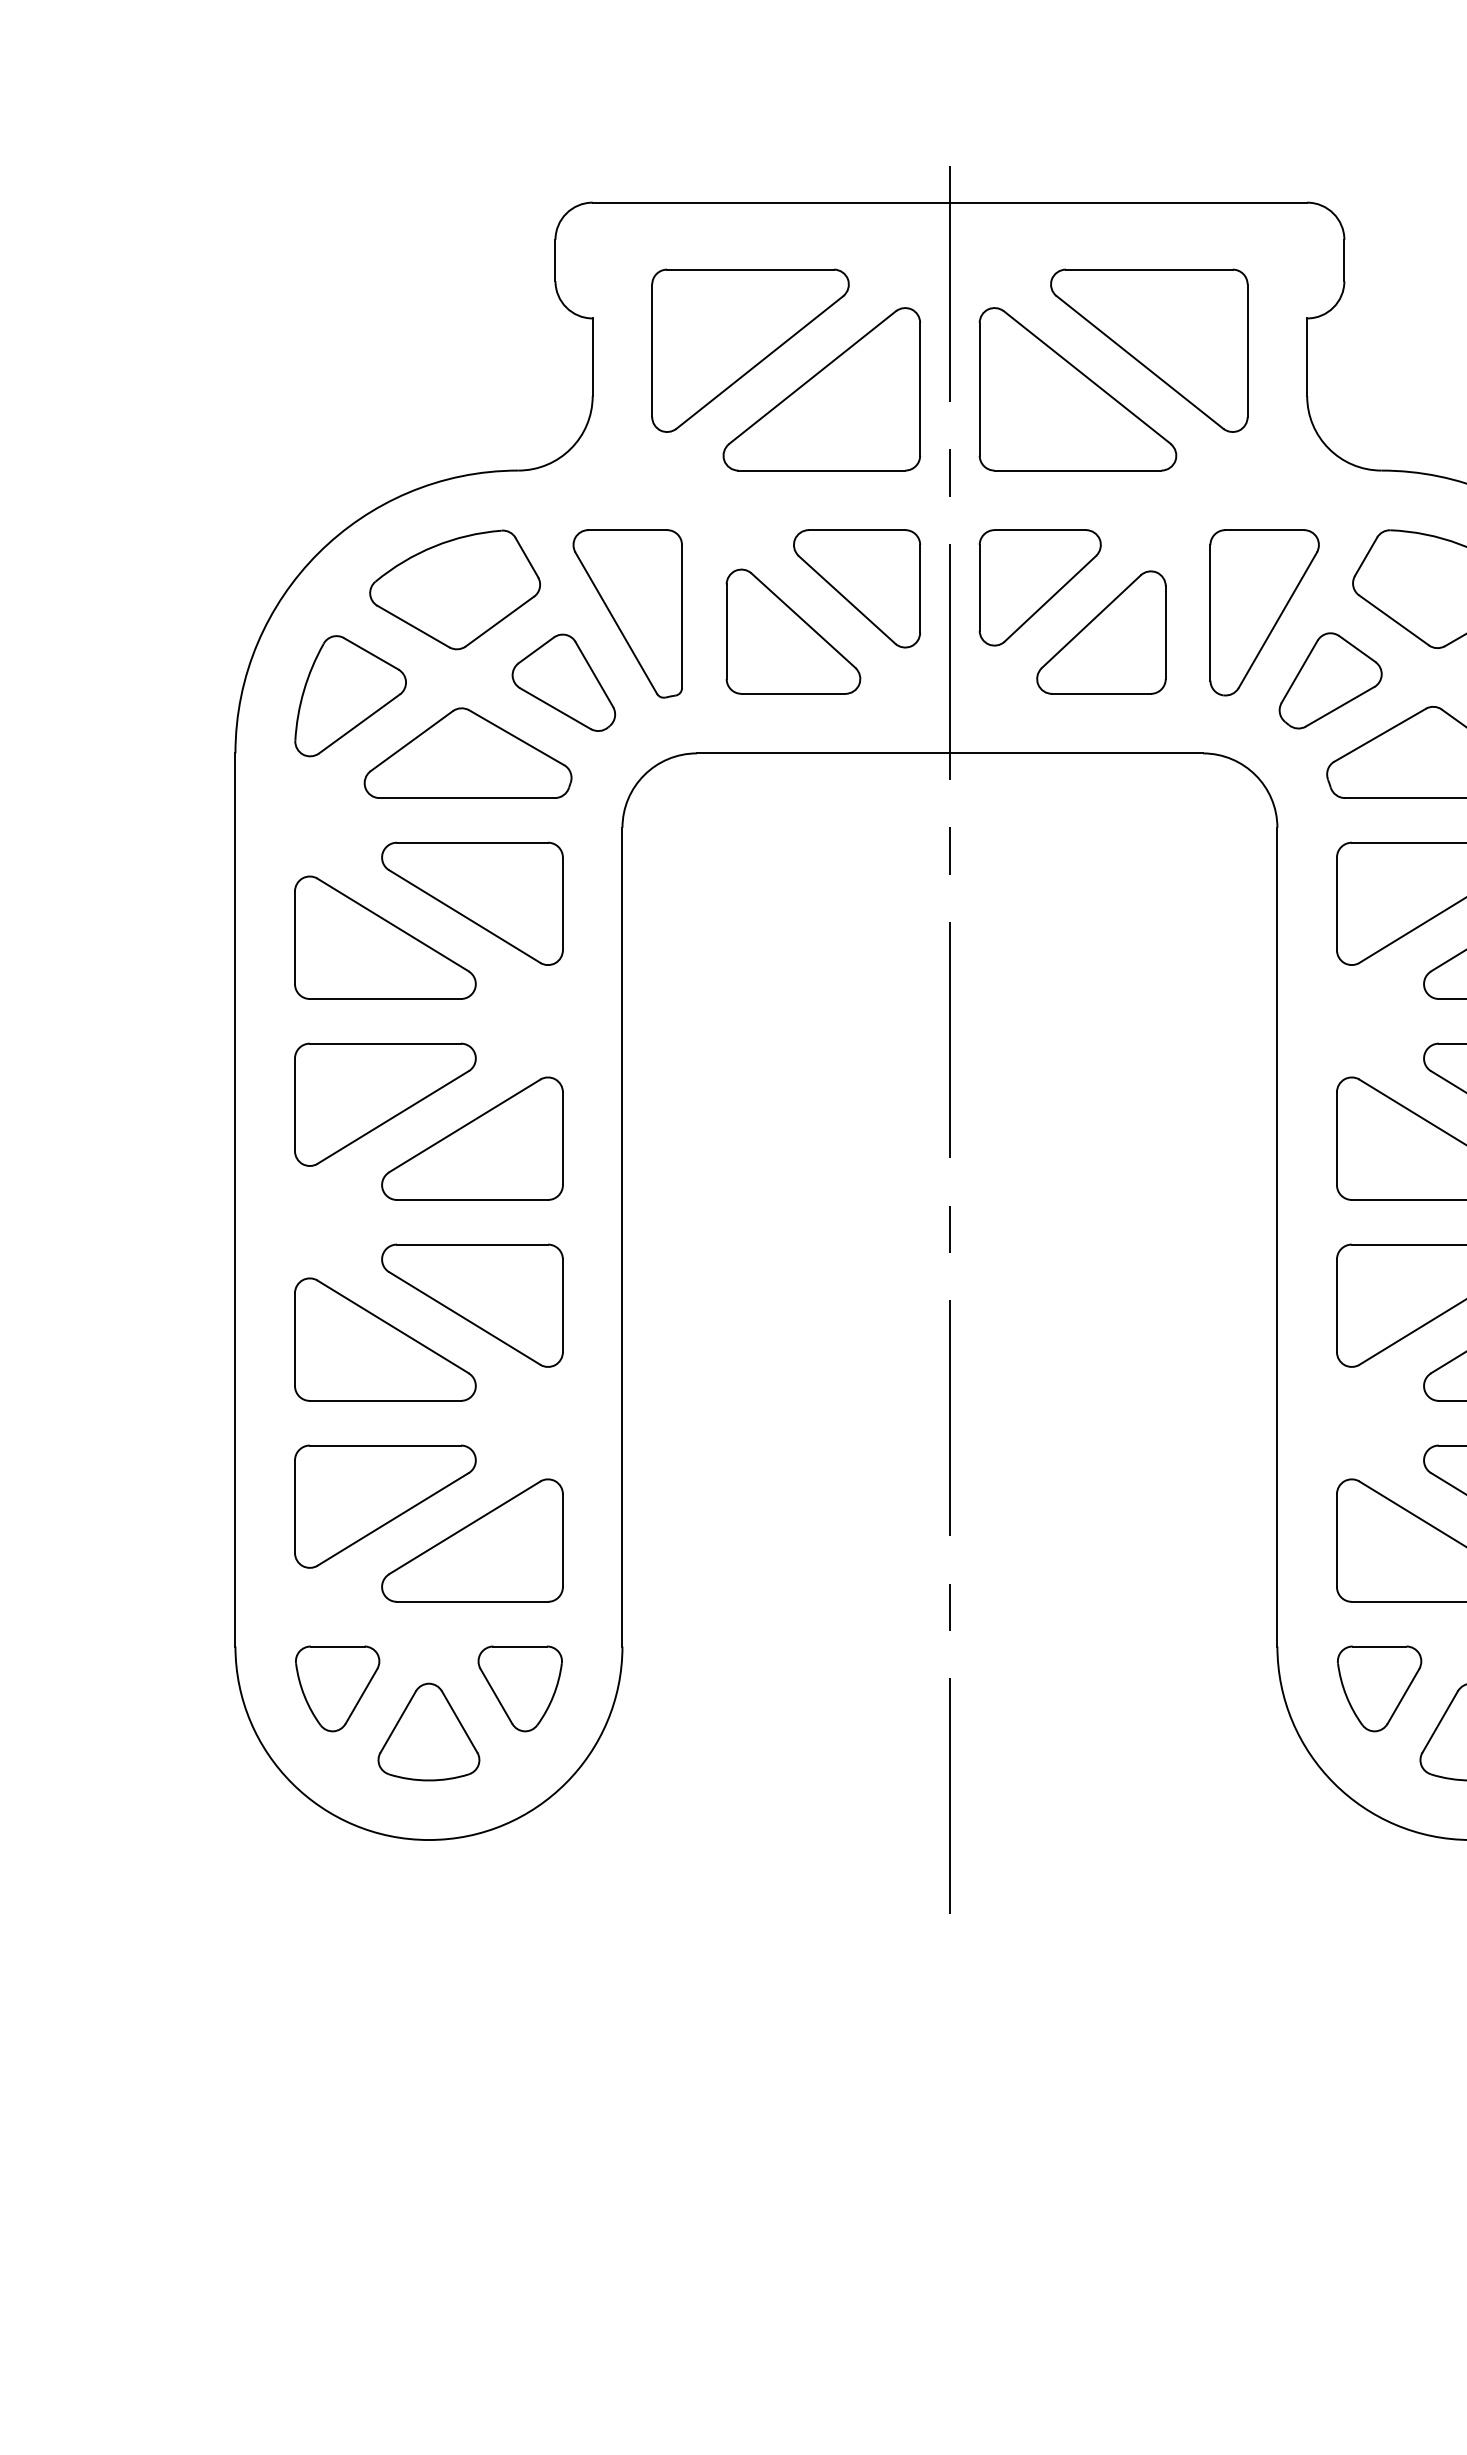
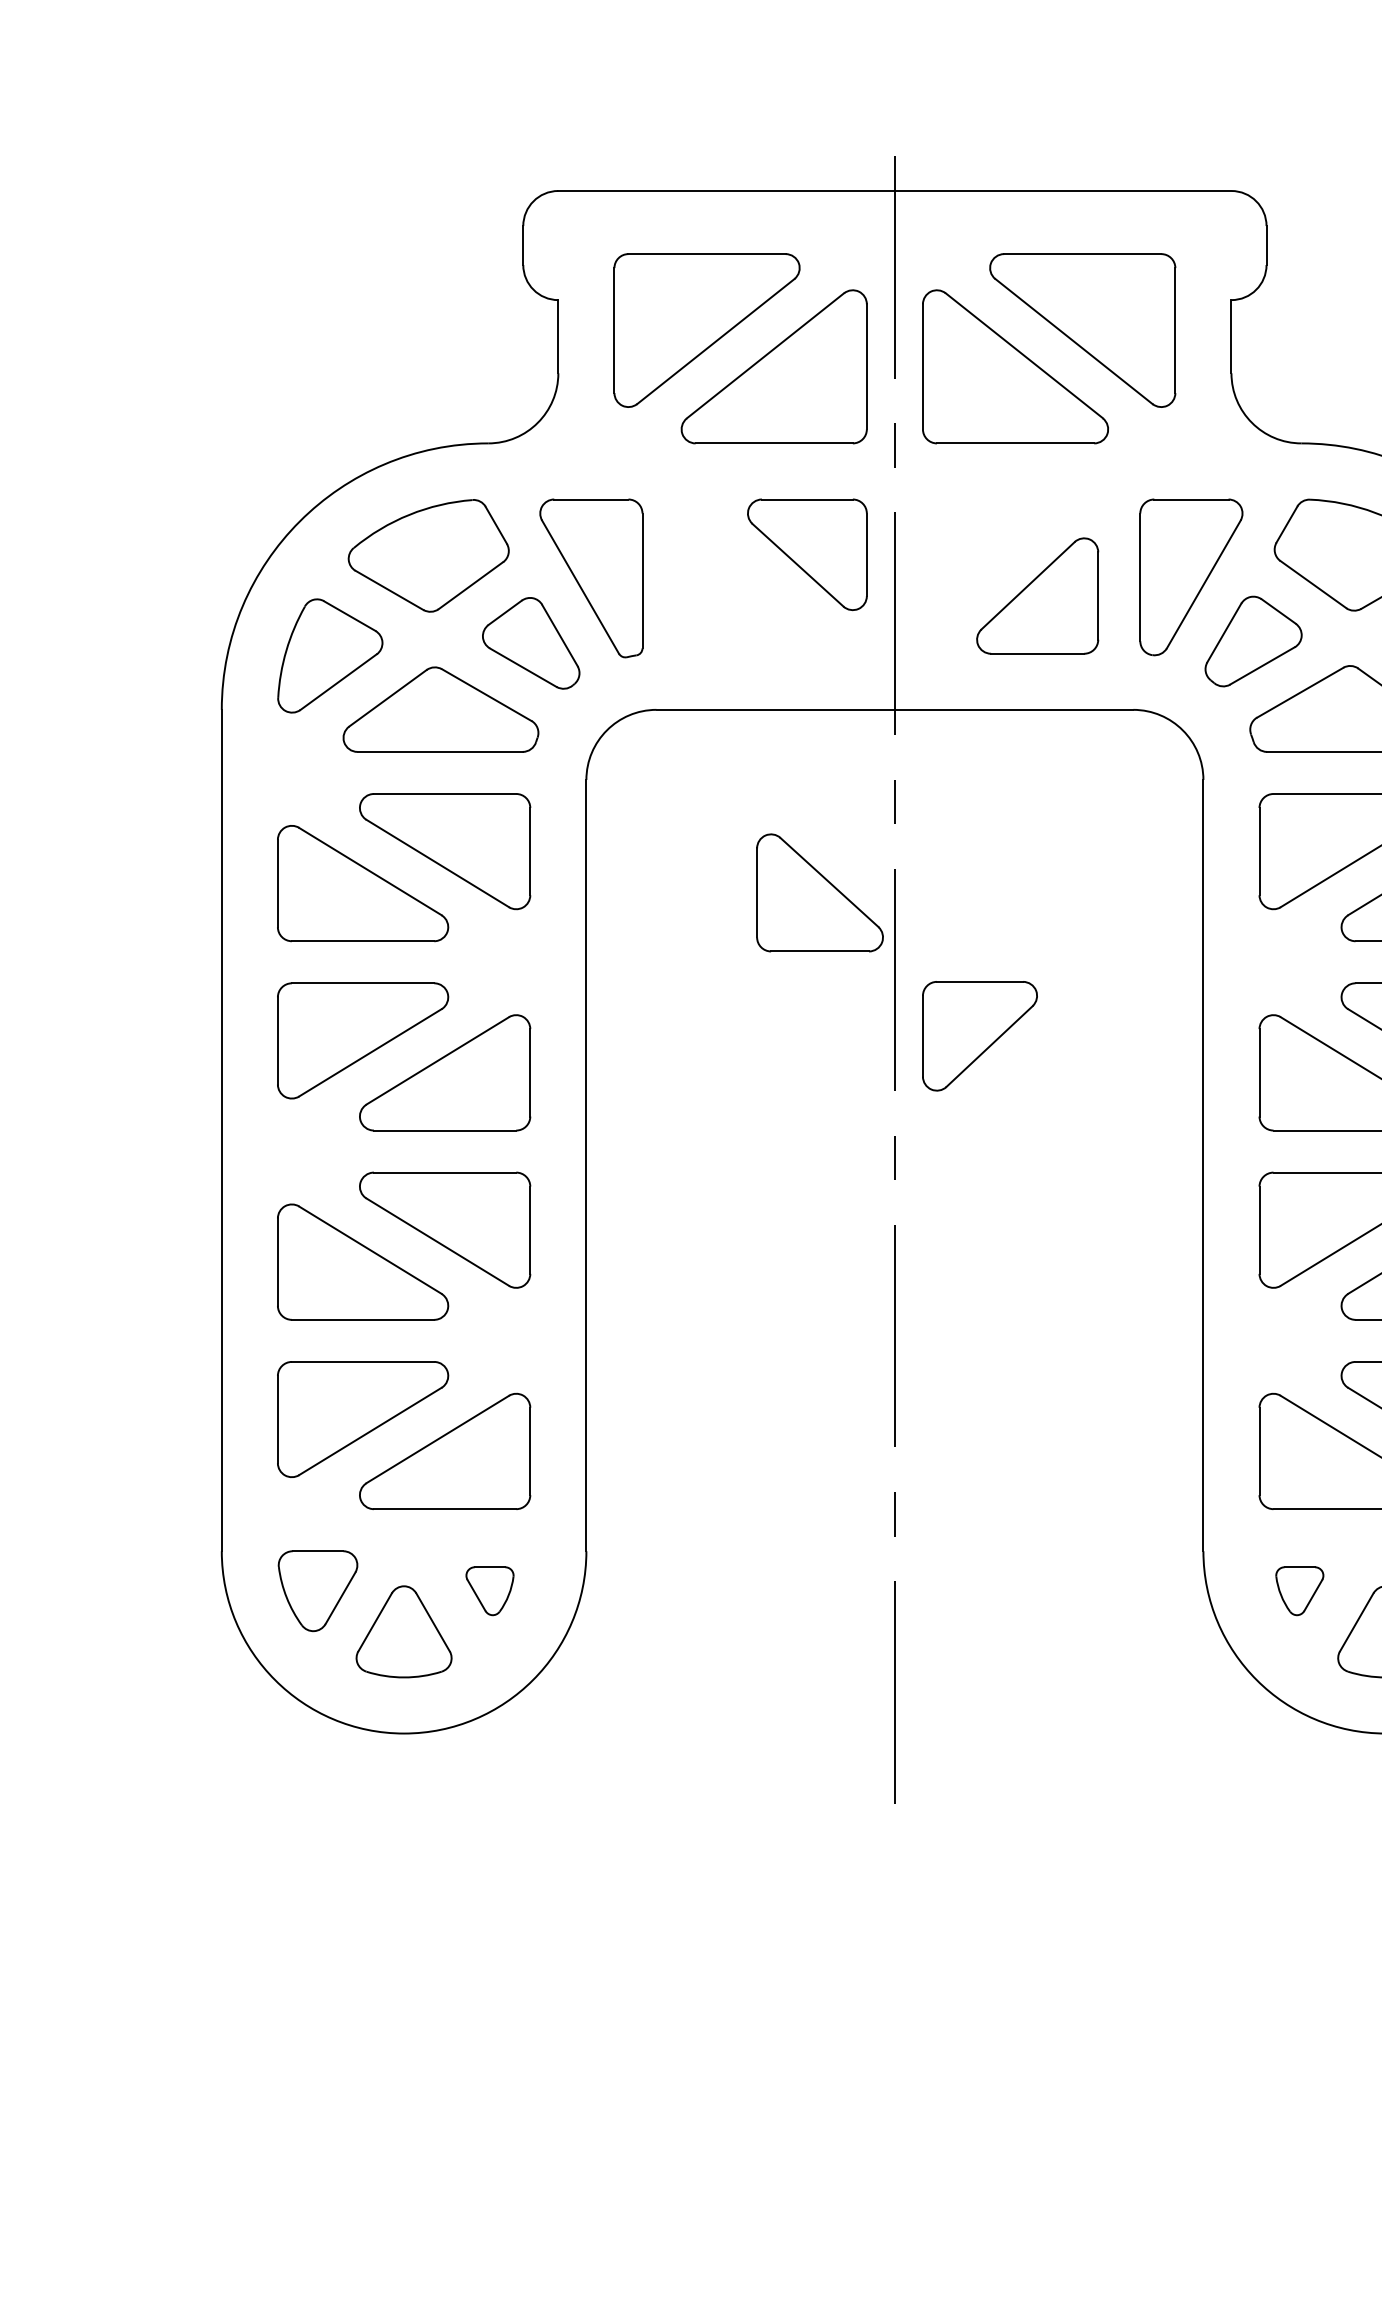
part: (1039, 587) -> (979, 1035), moved
part: (793, 631) -> (820, 892), moved
part: (519, 1688) -> (489, 1590), size x0.6
part: (1379, 1688) -> (1299, 1590), size x0.6

